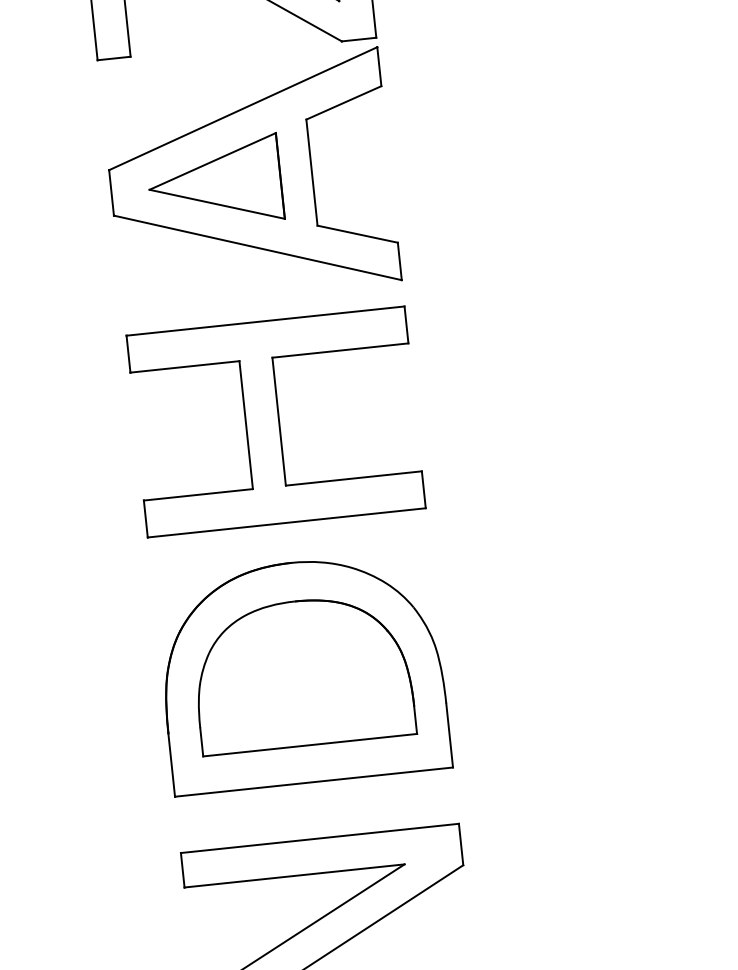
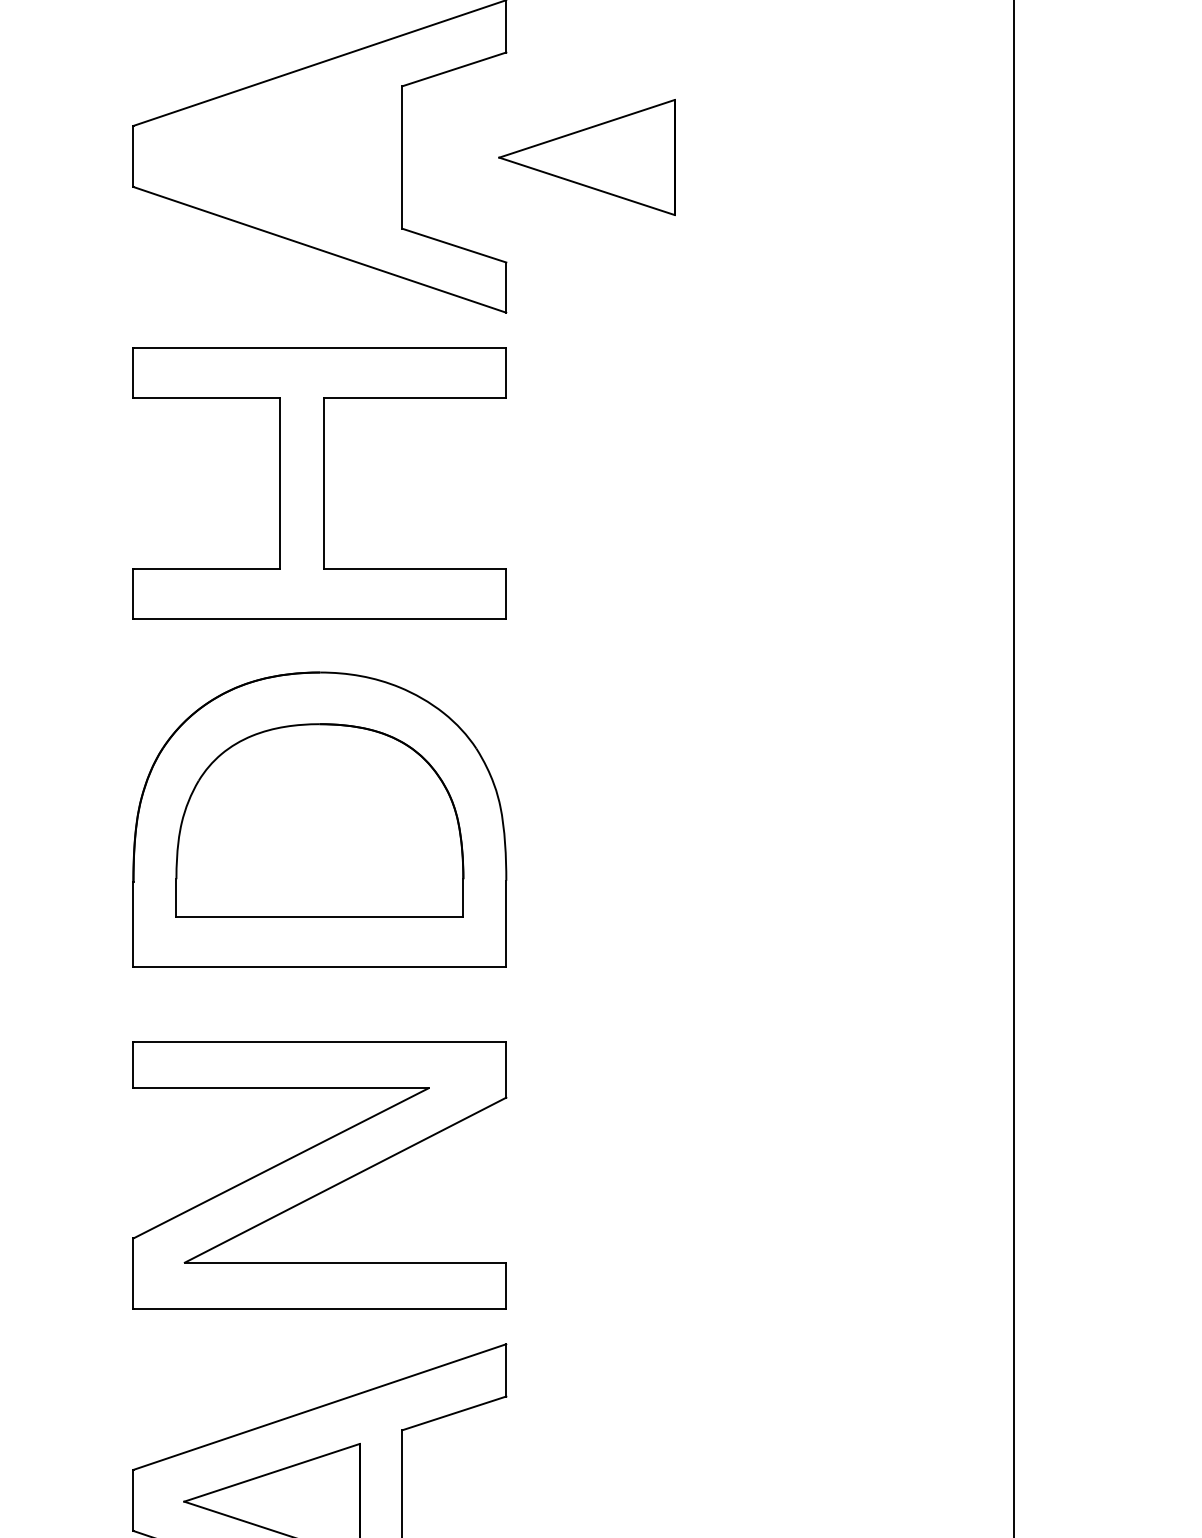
part: (214, 182) -> (586, 157), moved

